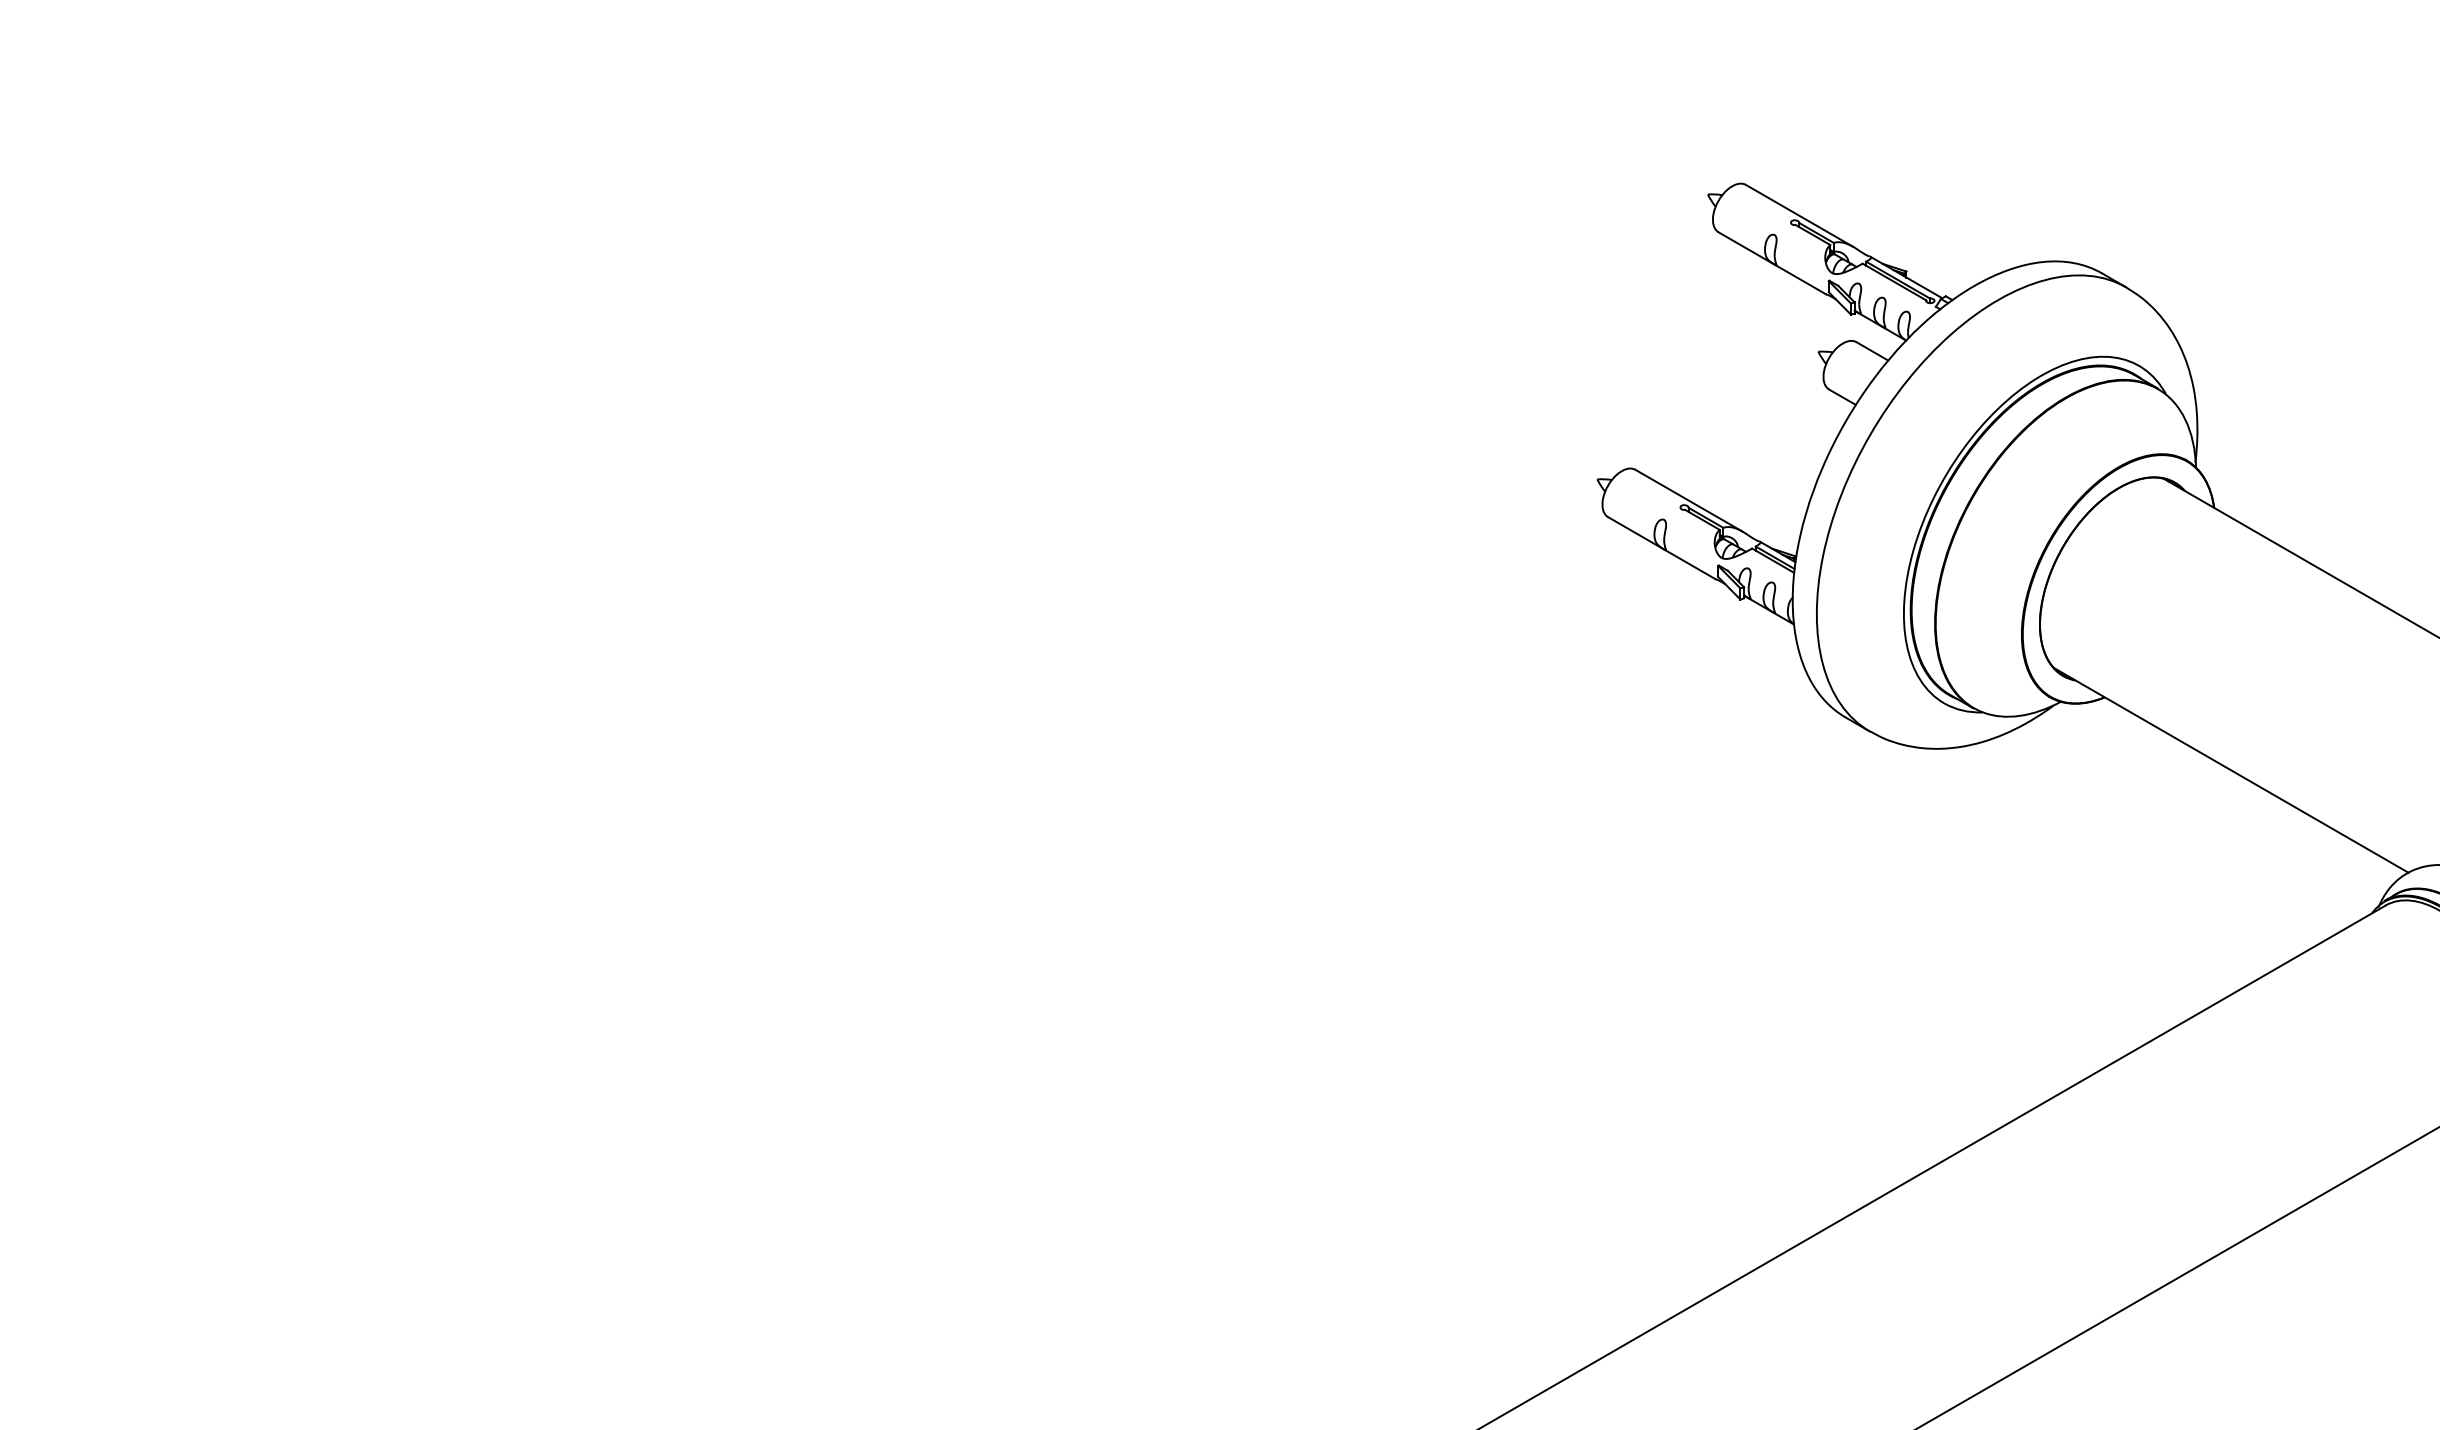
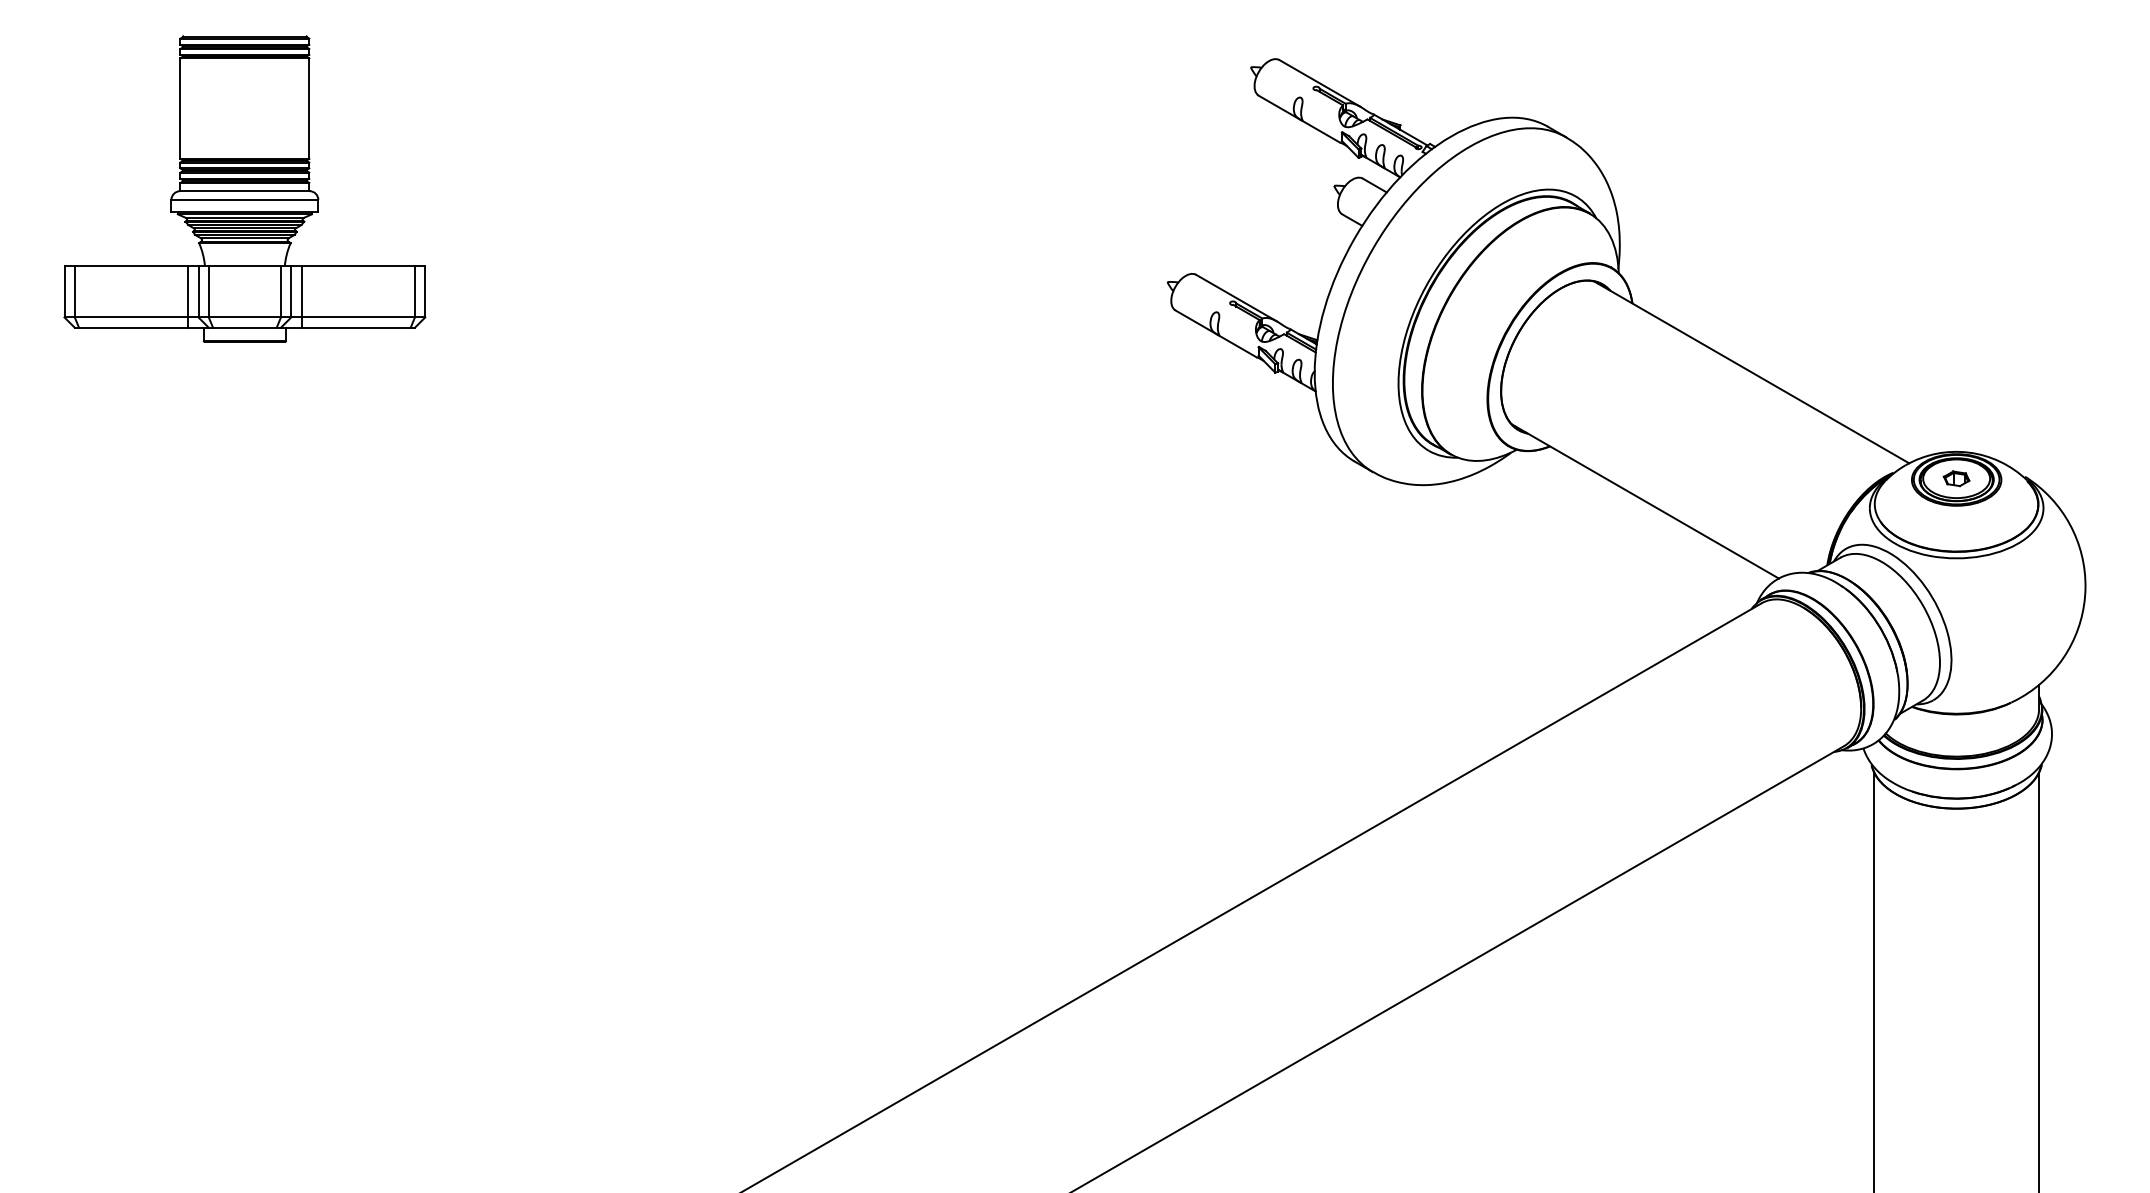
part: (373, 355) -> (244, 188), added

